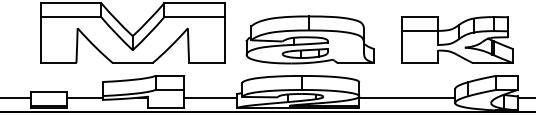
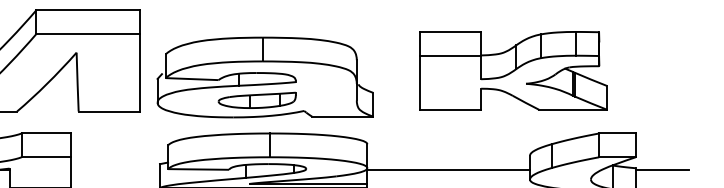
part: (309, 39) -> (264, 76), moved
part: (457, 39) -> (513, 69), moved
line: (210, 97) -> (114, 170), removed

